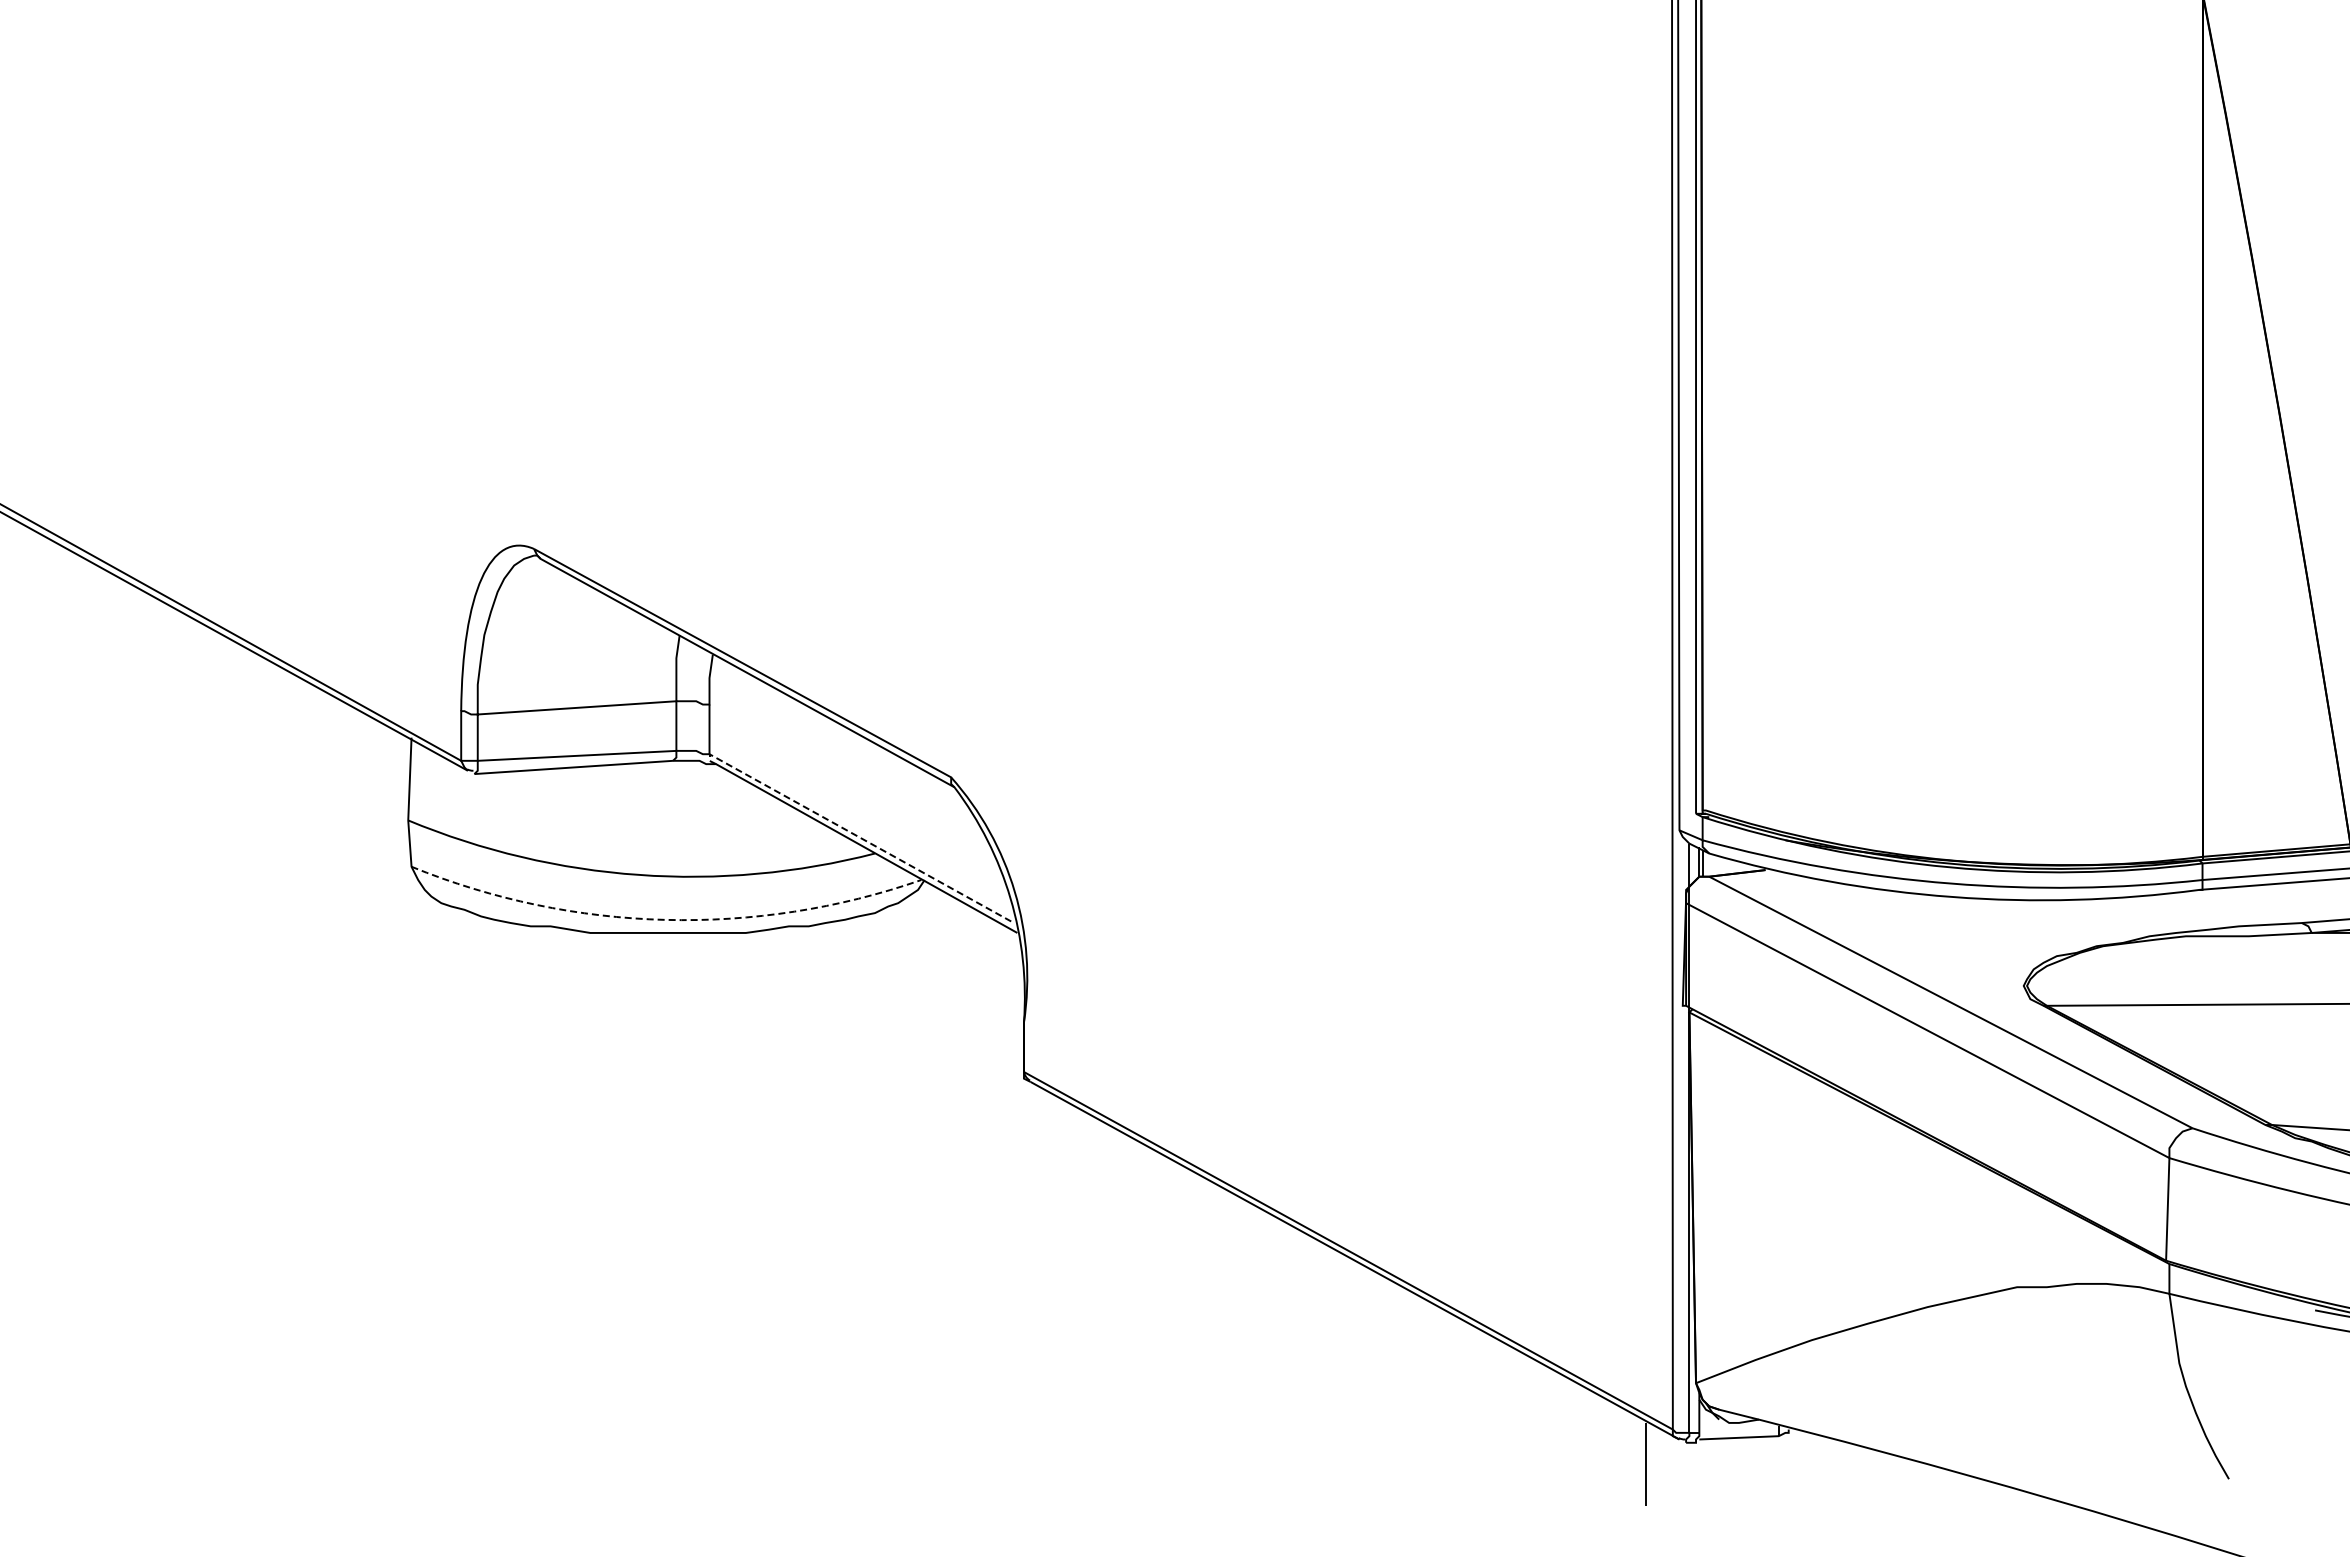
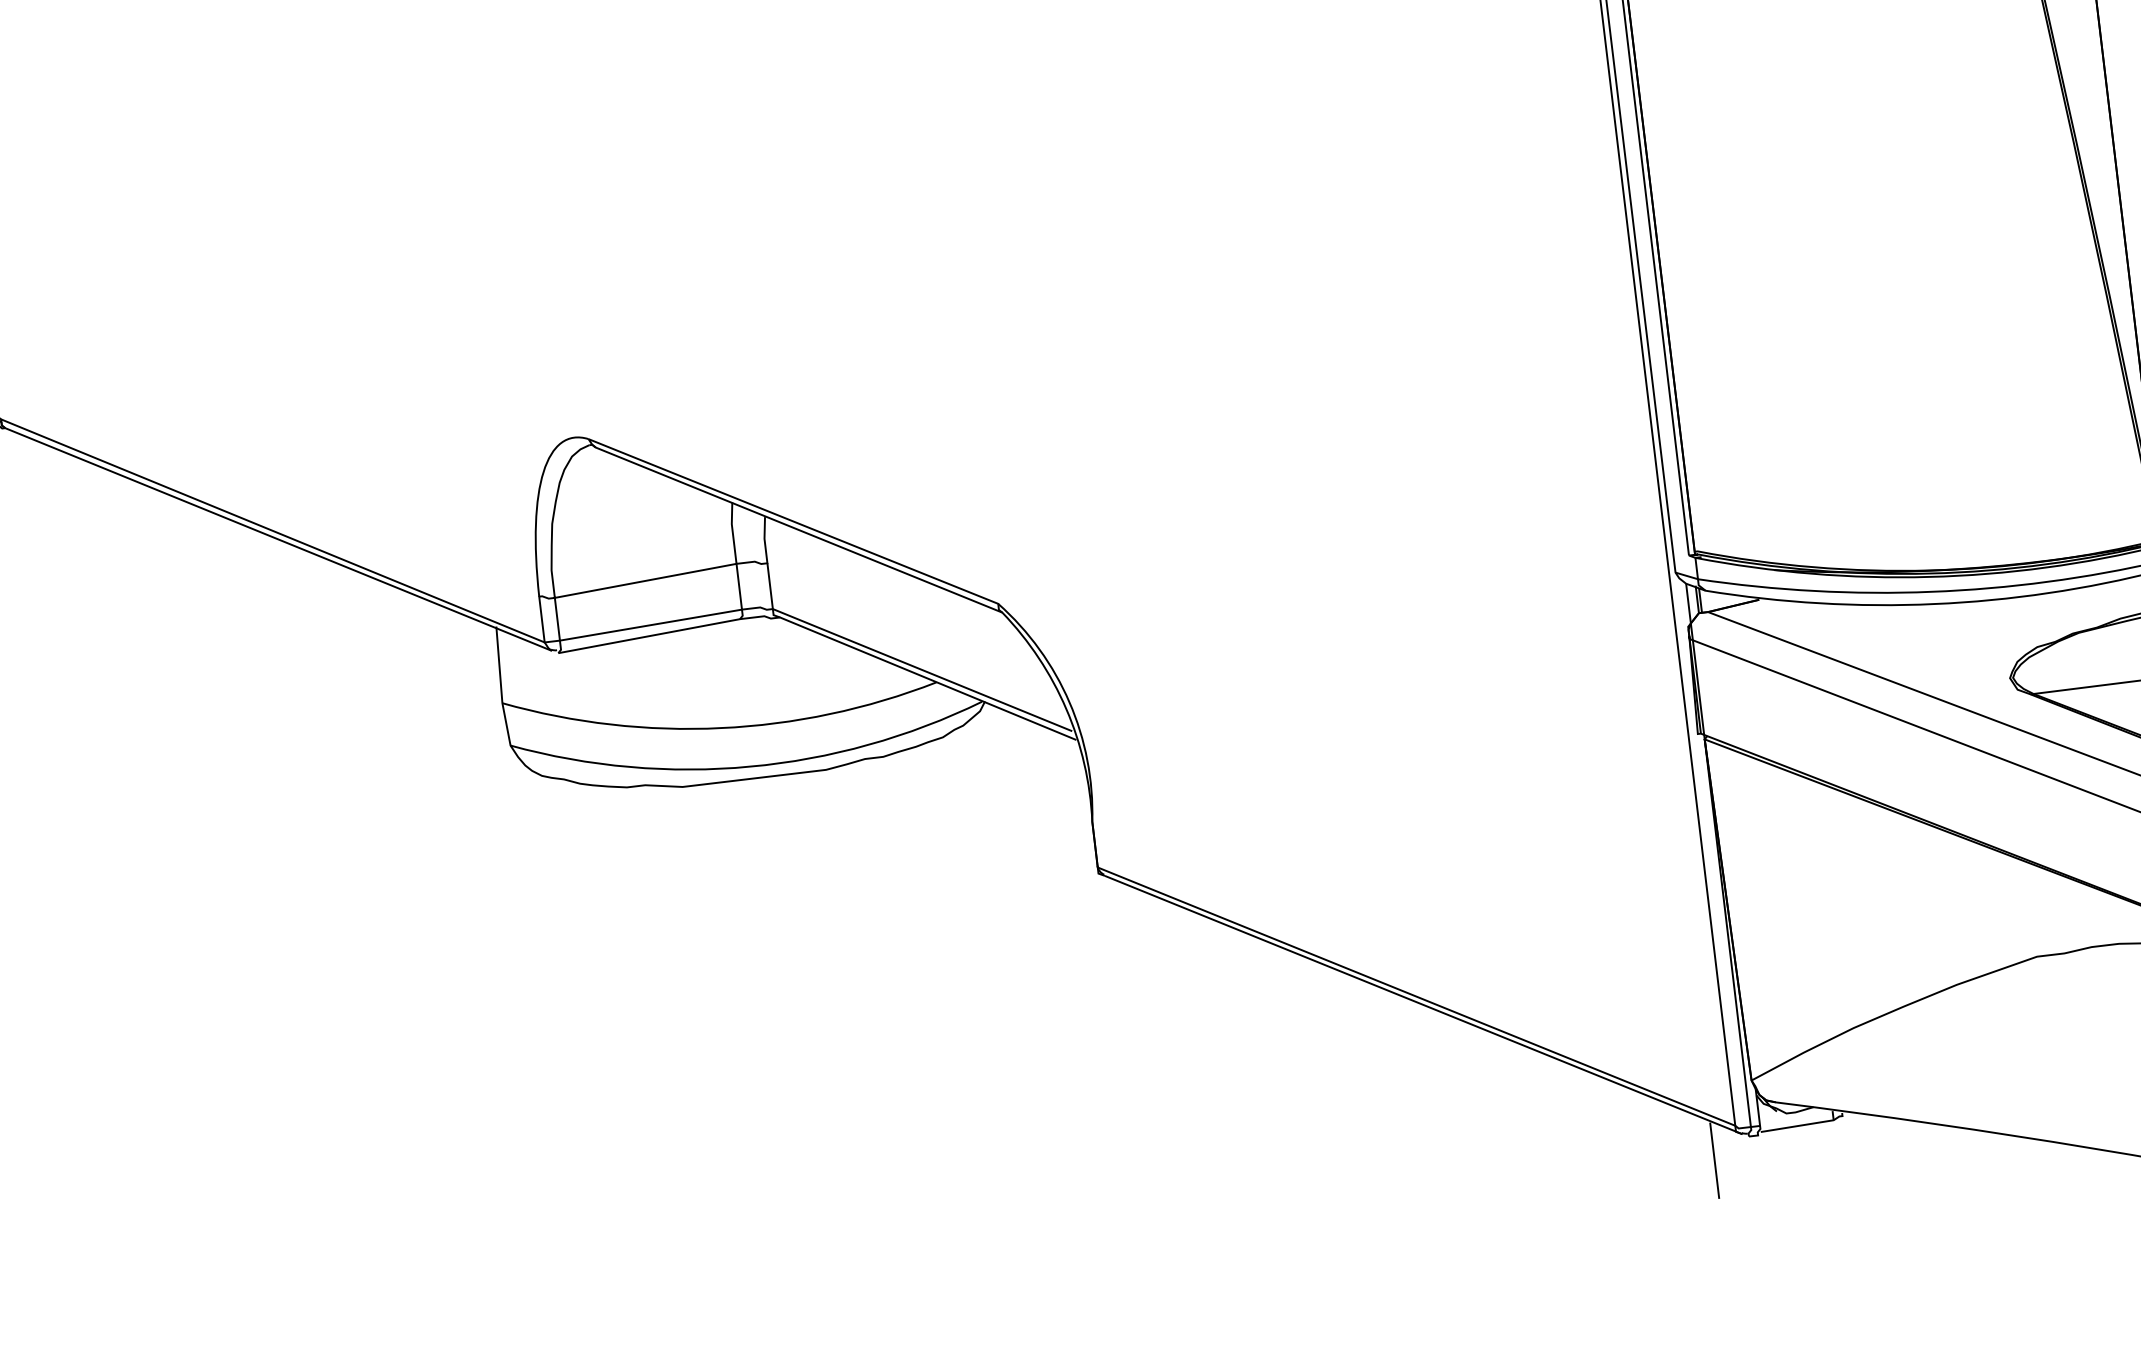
line: (854, 834) -> (915, 667), dashed -> solid
arc: (665, 919) -> (750, 766), dashed -> solid

